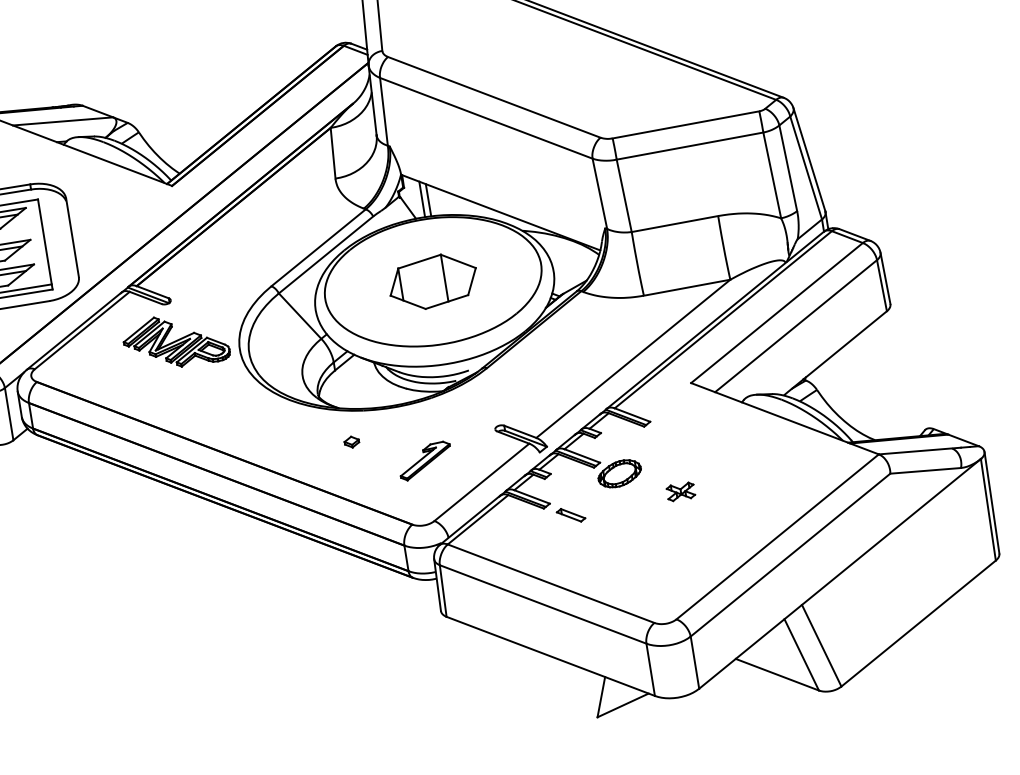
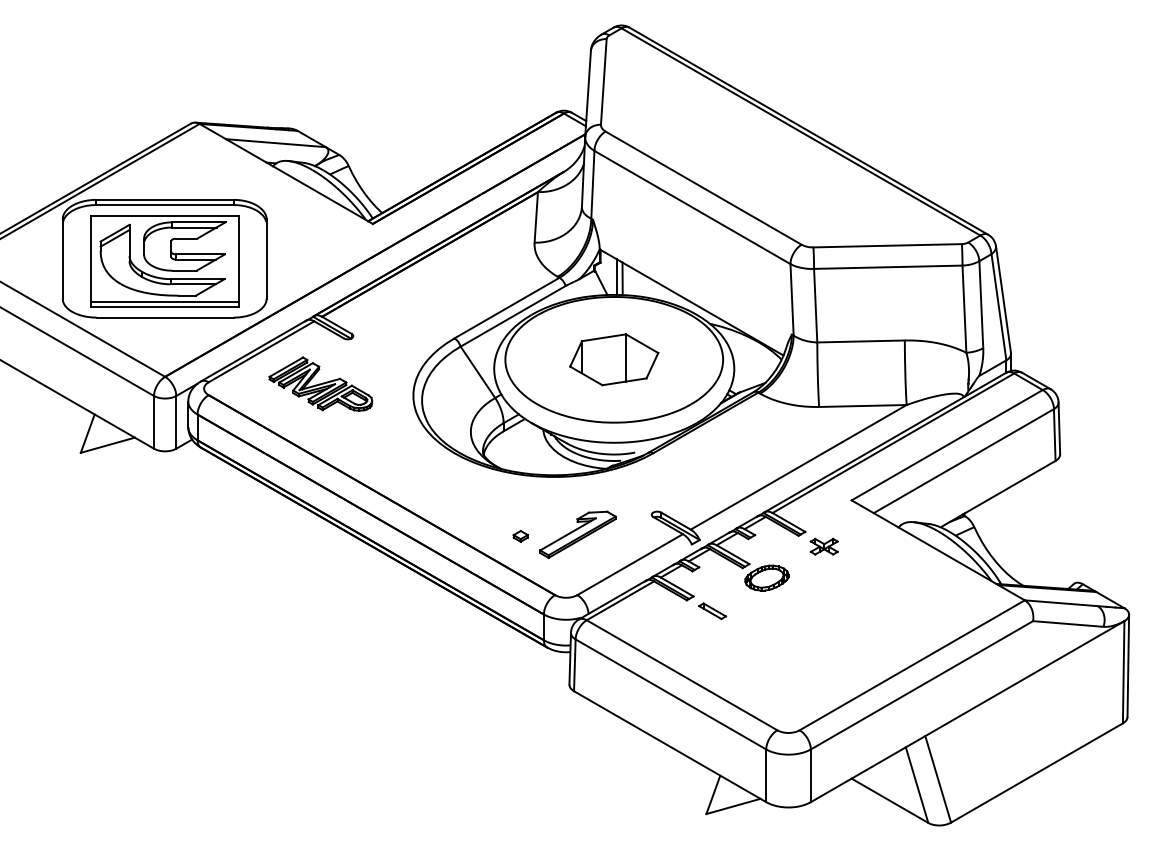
part: (175, 340) -> (320, 383), moved
part: (351, 442) -> (520, 536), moved
part: (424, 460) -> (577, 534), size x1.43
part: (680, 491) -> (823, 546), moved

